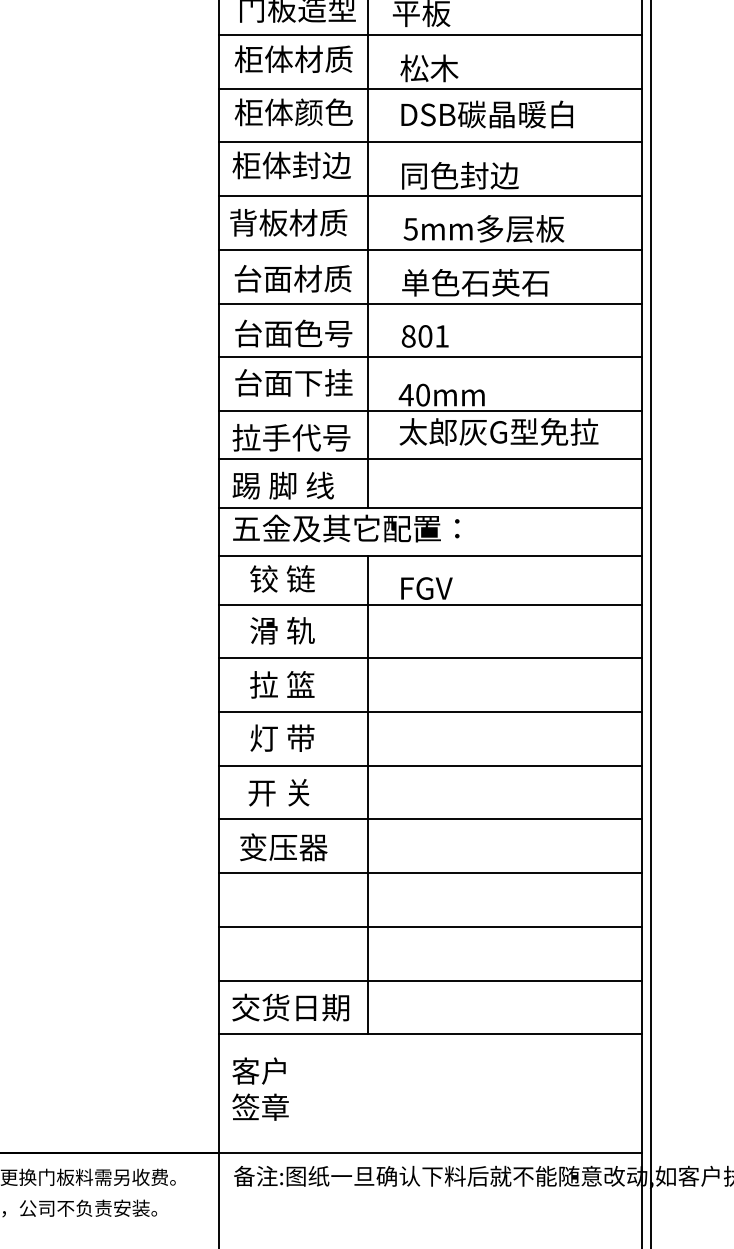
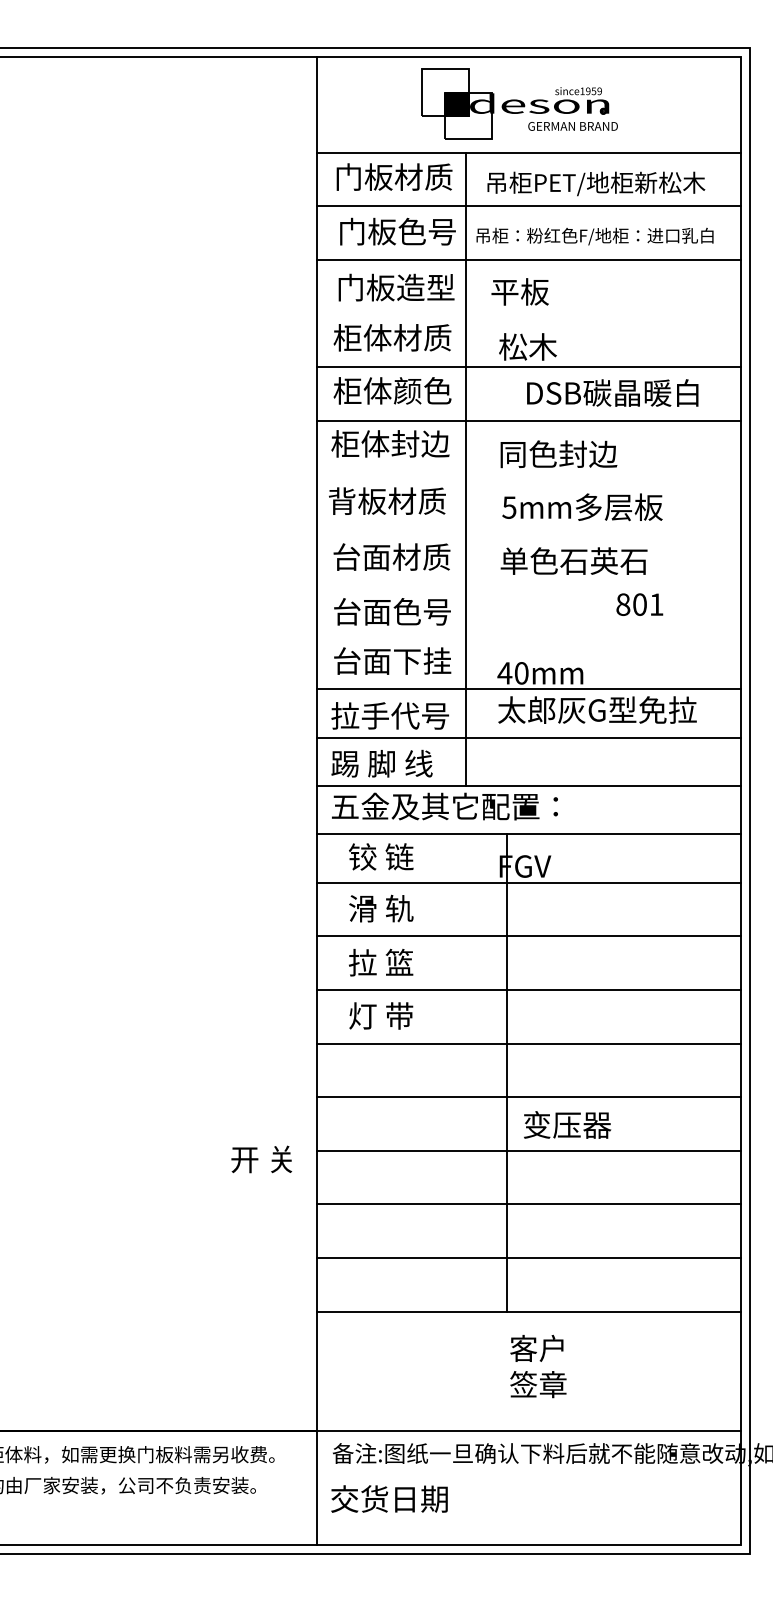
line: (429, 34) -> (528, 313), removed
text: (487, 113) -> (612, 392), moved
line: (429, 196) -> (528, 474), removed
line: (429, 250) -> (528, 528), removed
line: (429, 303) -> (528, 581), removed
text: (424, 336) -> (639, 604), moved
line: (429, 357) -> (528, 635), removed
text: (278, 792) -> (261, 1159), moved
line: (367, 794) -> (507, 1072), moved
text: (283, 846) -> (567, 1124), moved
text: (290, 1007) -> (389, 1498), moved
text: (260, 1089) -> (538, 1366), moved

